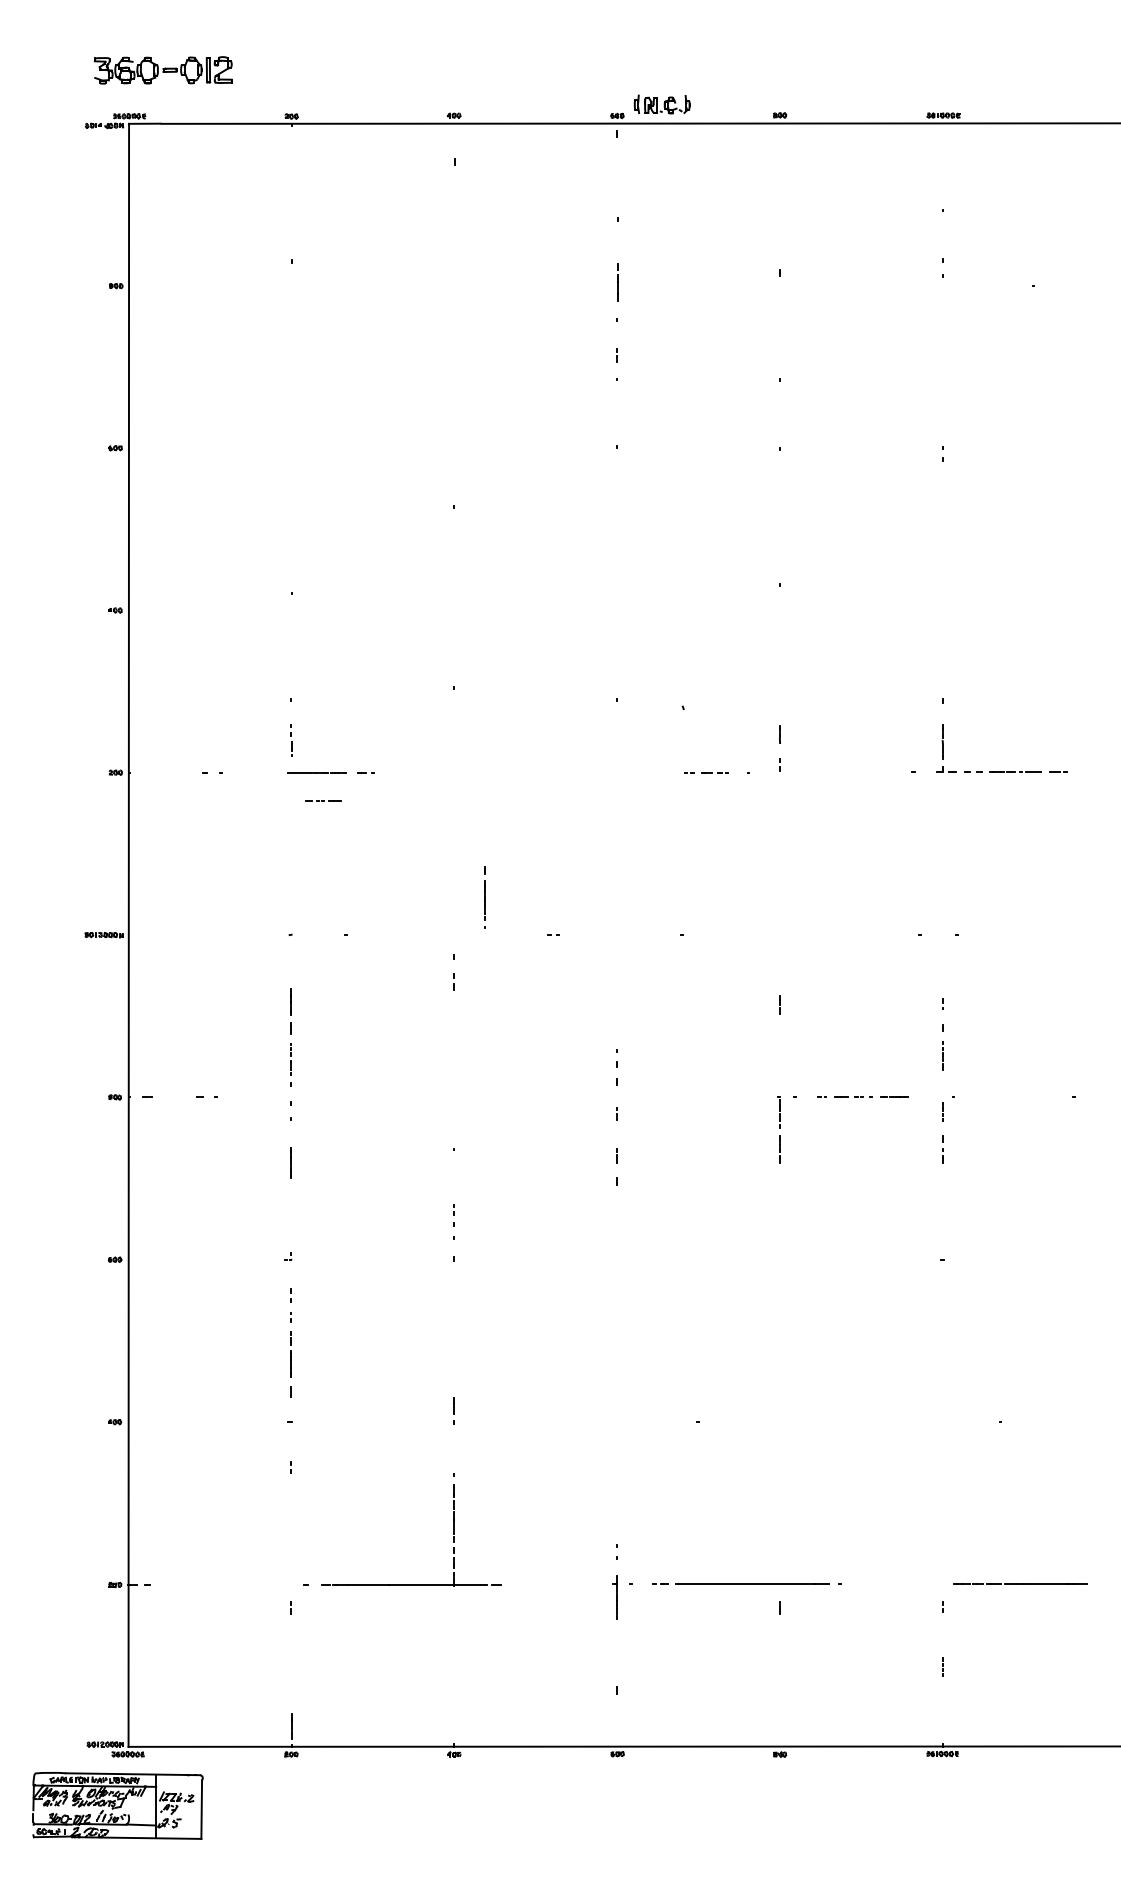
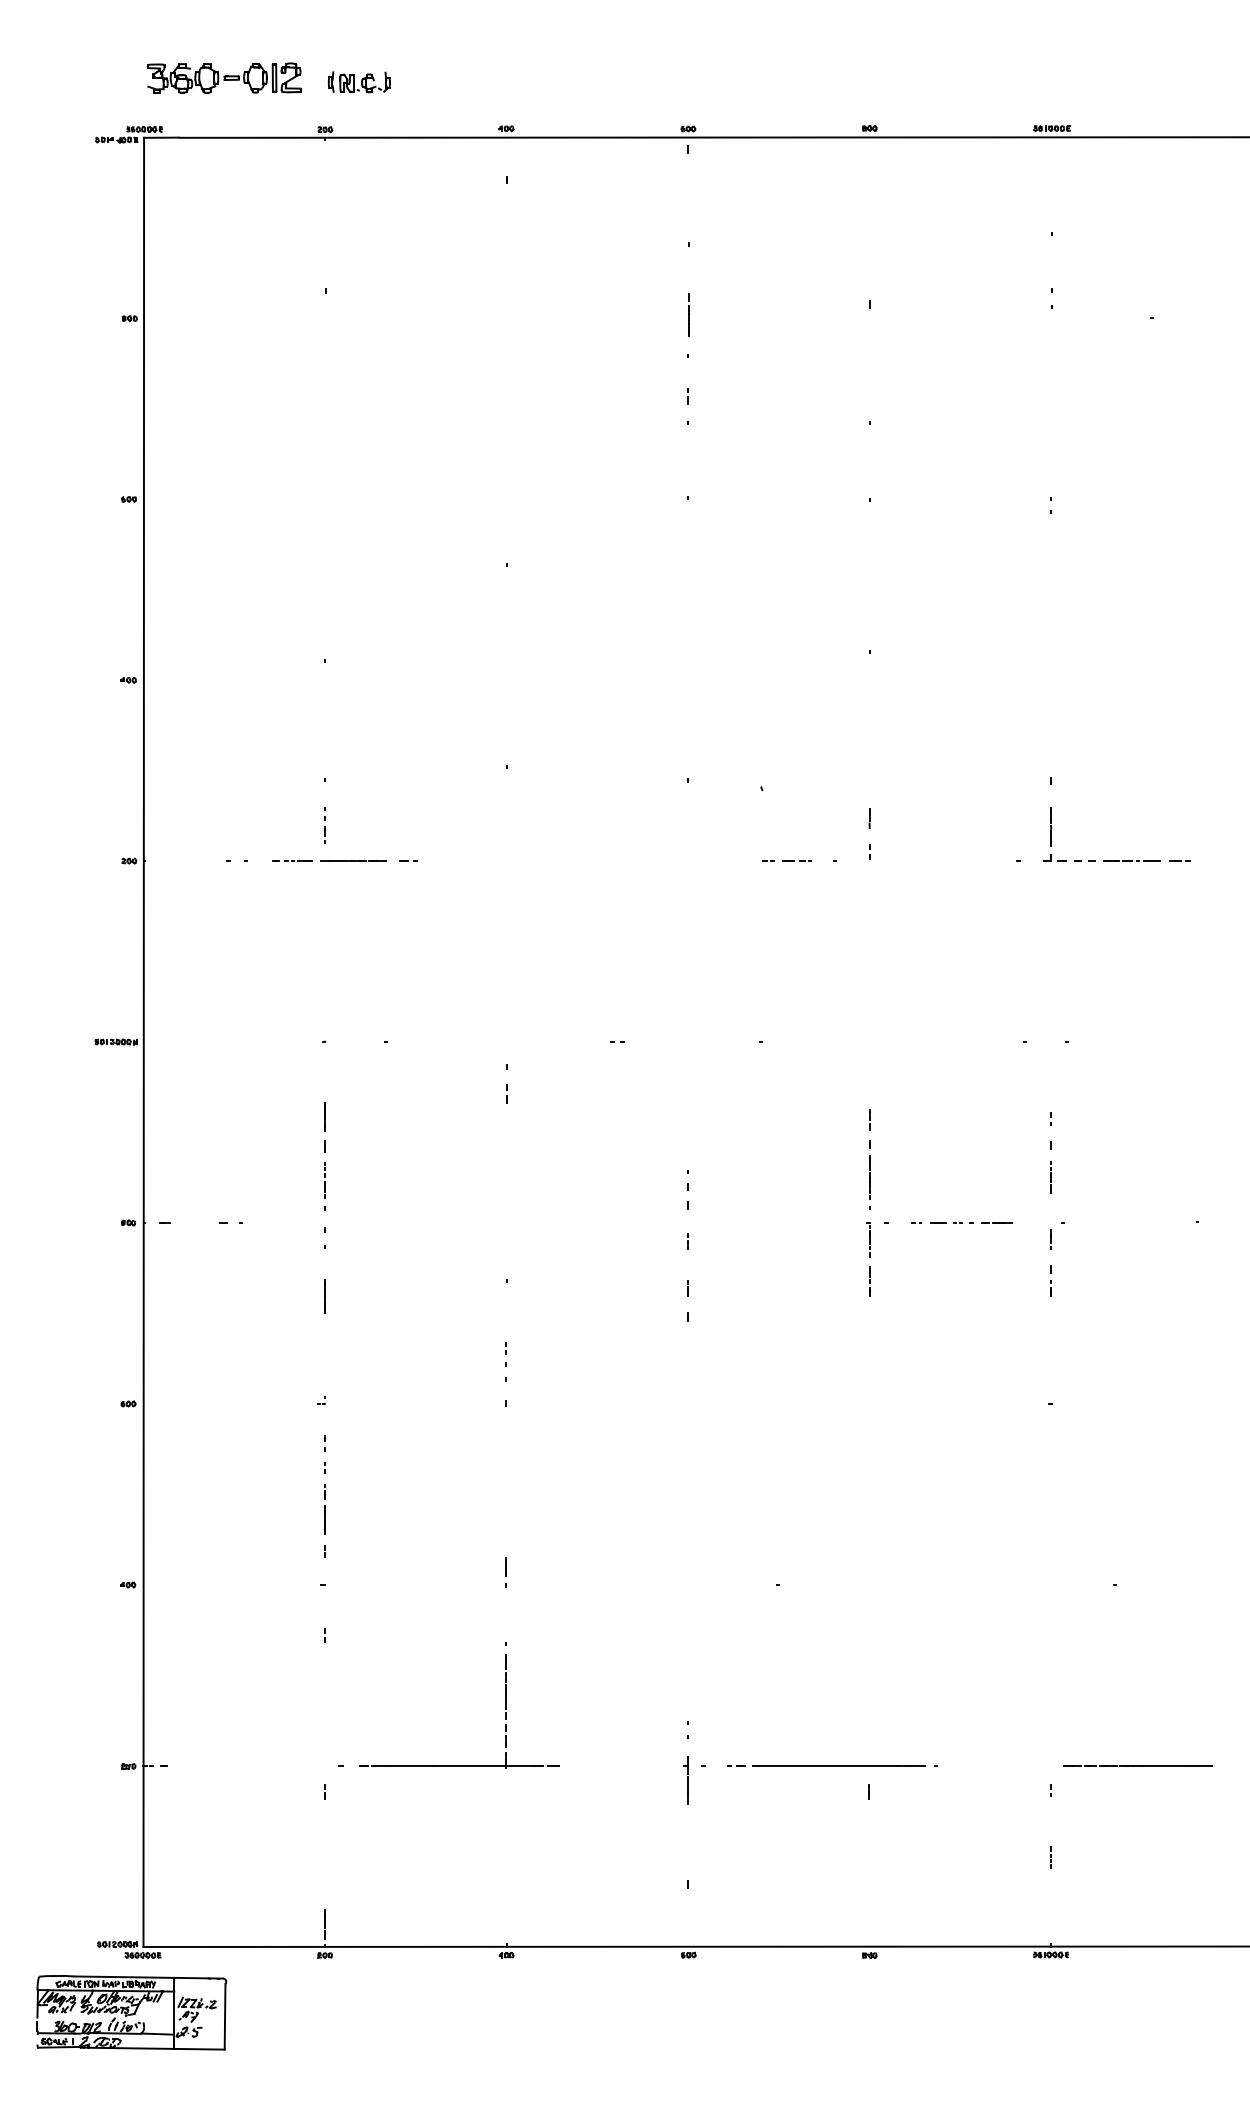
part: (163, 69) -> (224, 77), moved
part: (662, 104) -> (359, 82), moved
line: (323, 800) -> (292, 860), moved
line: (484, 897) -> (869, 1174), moved

